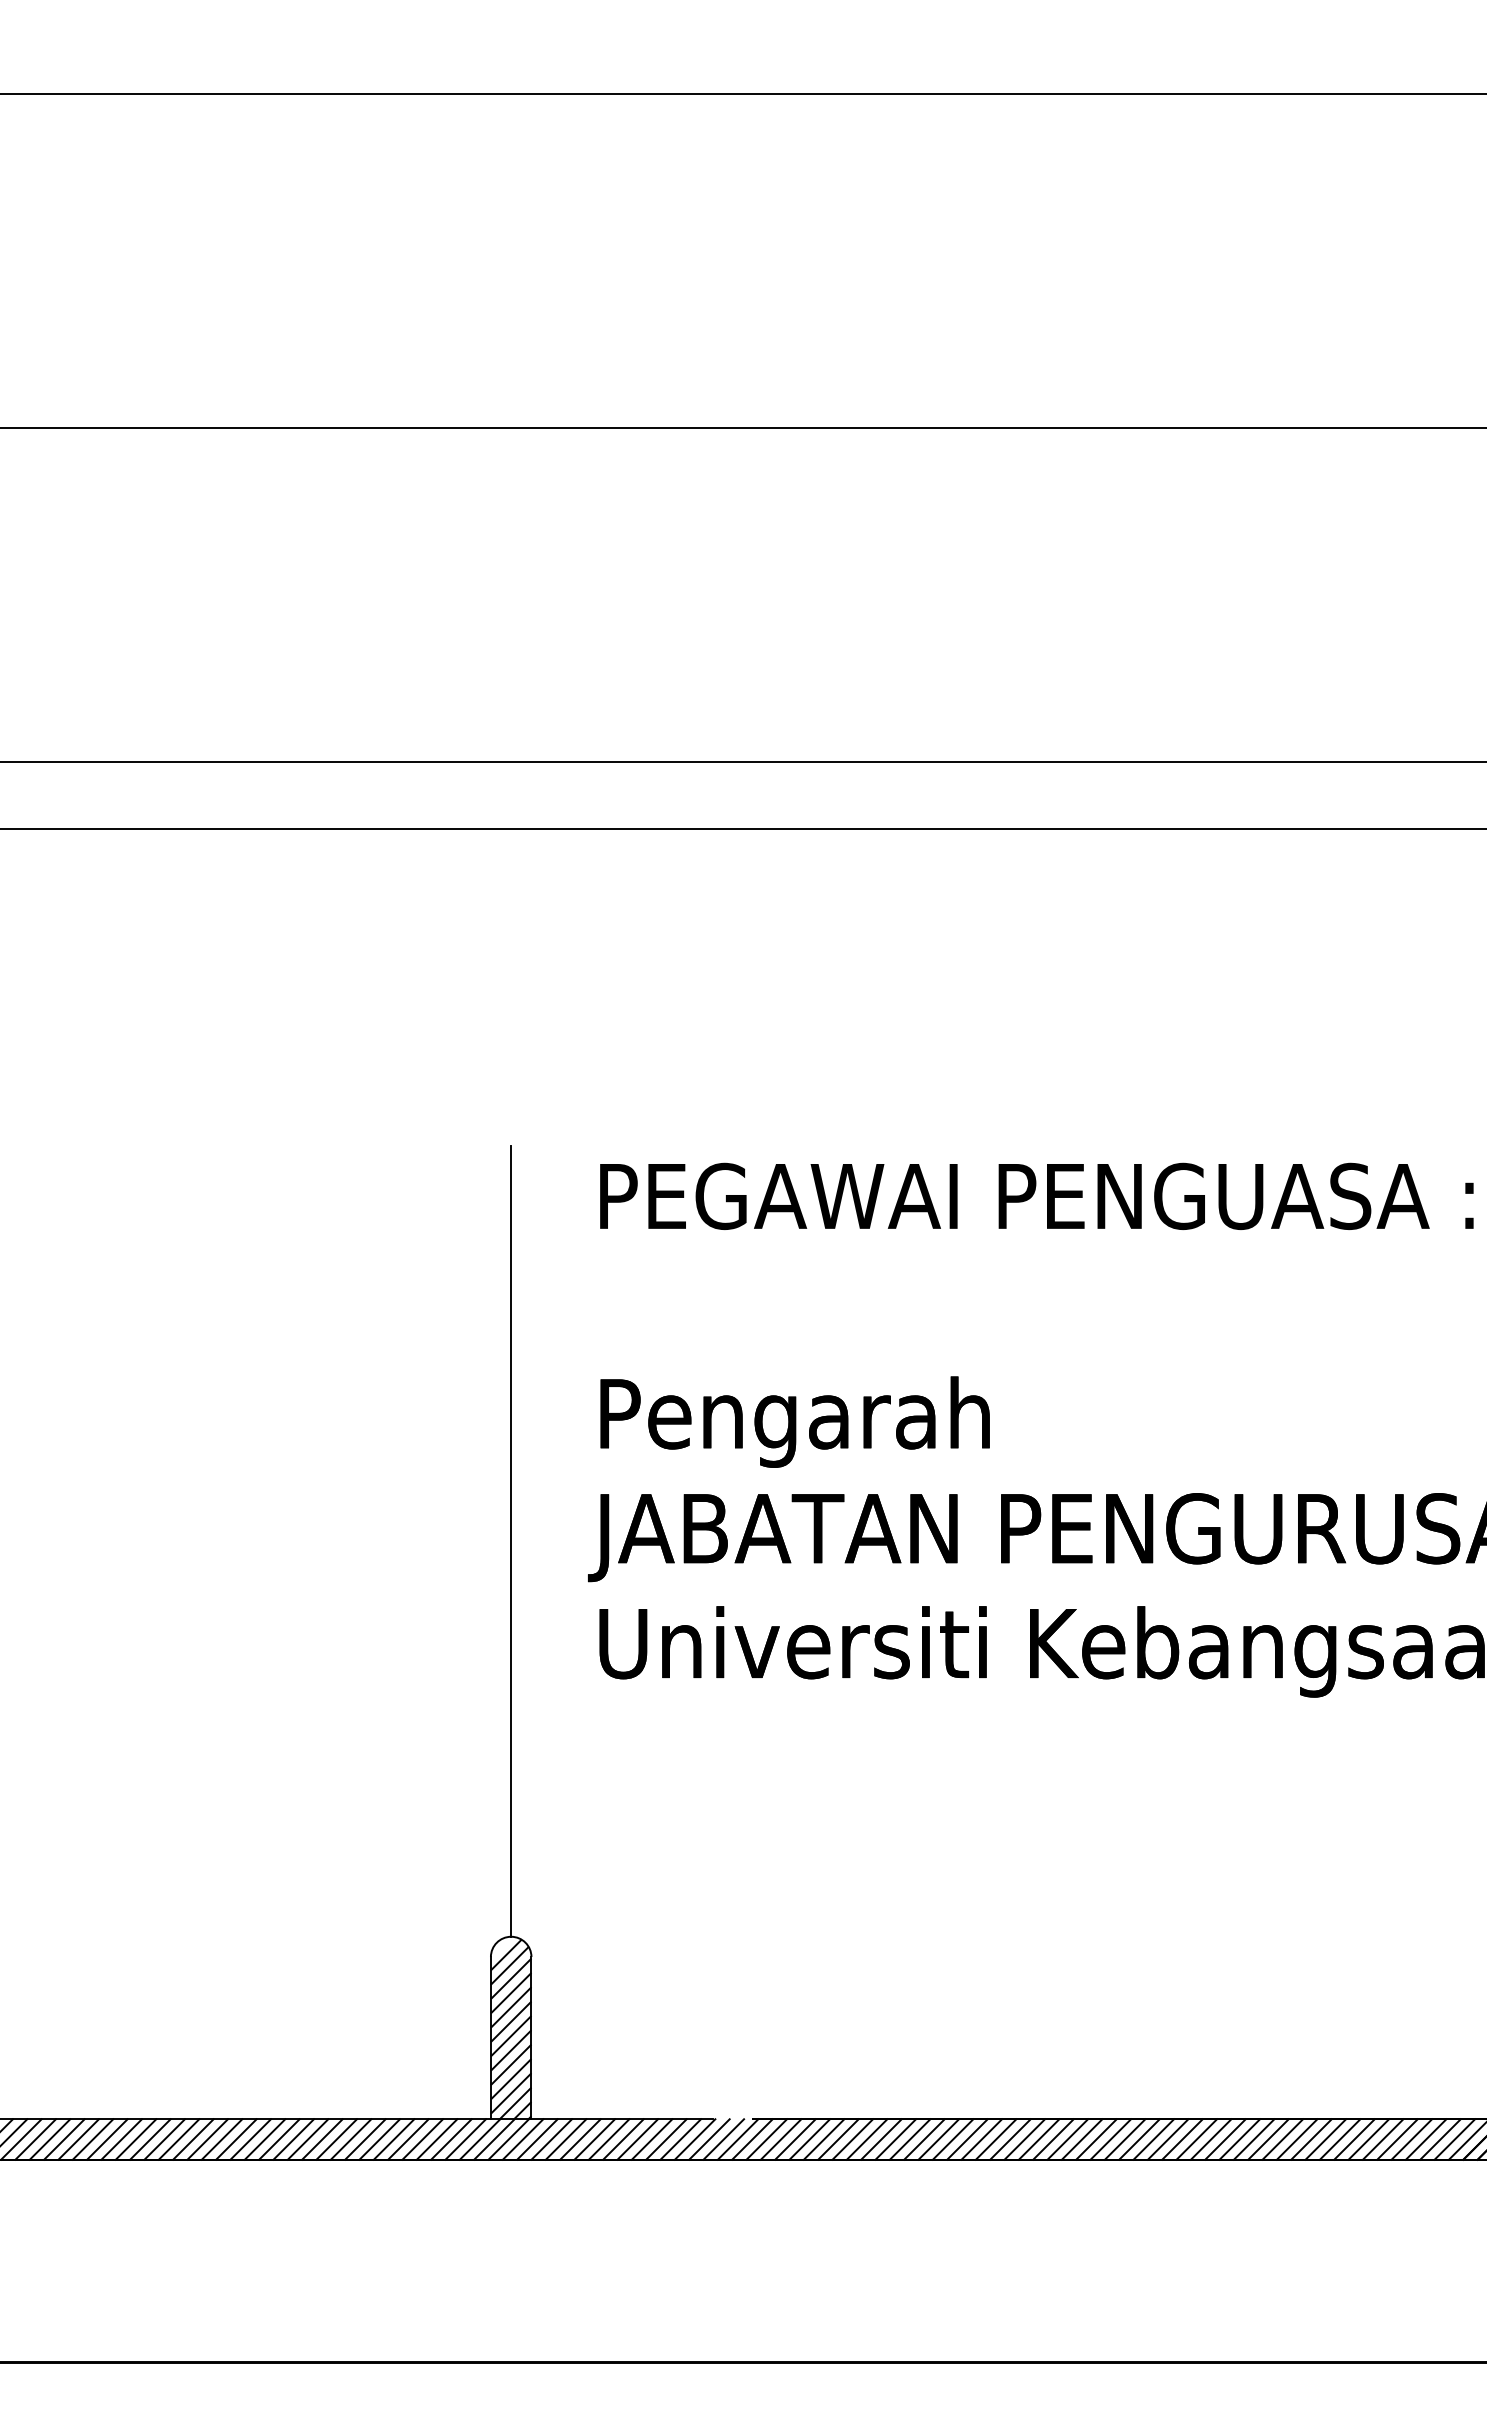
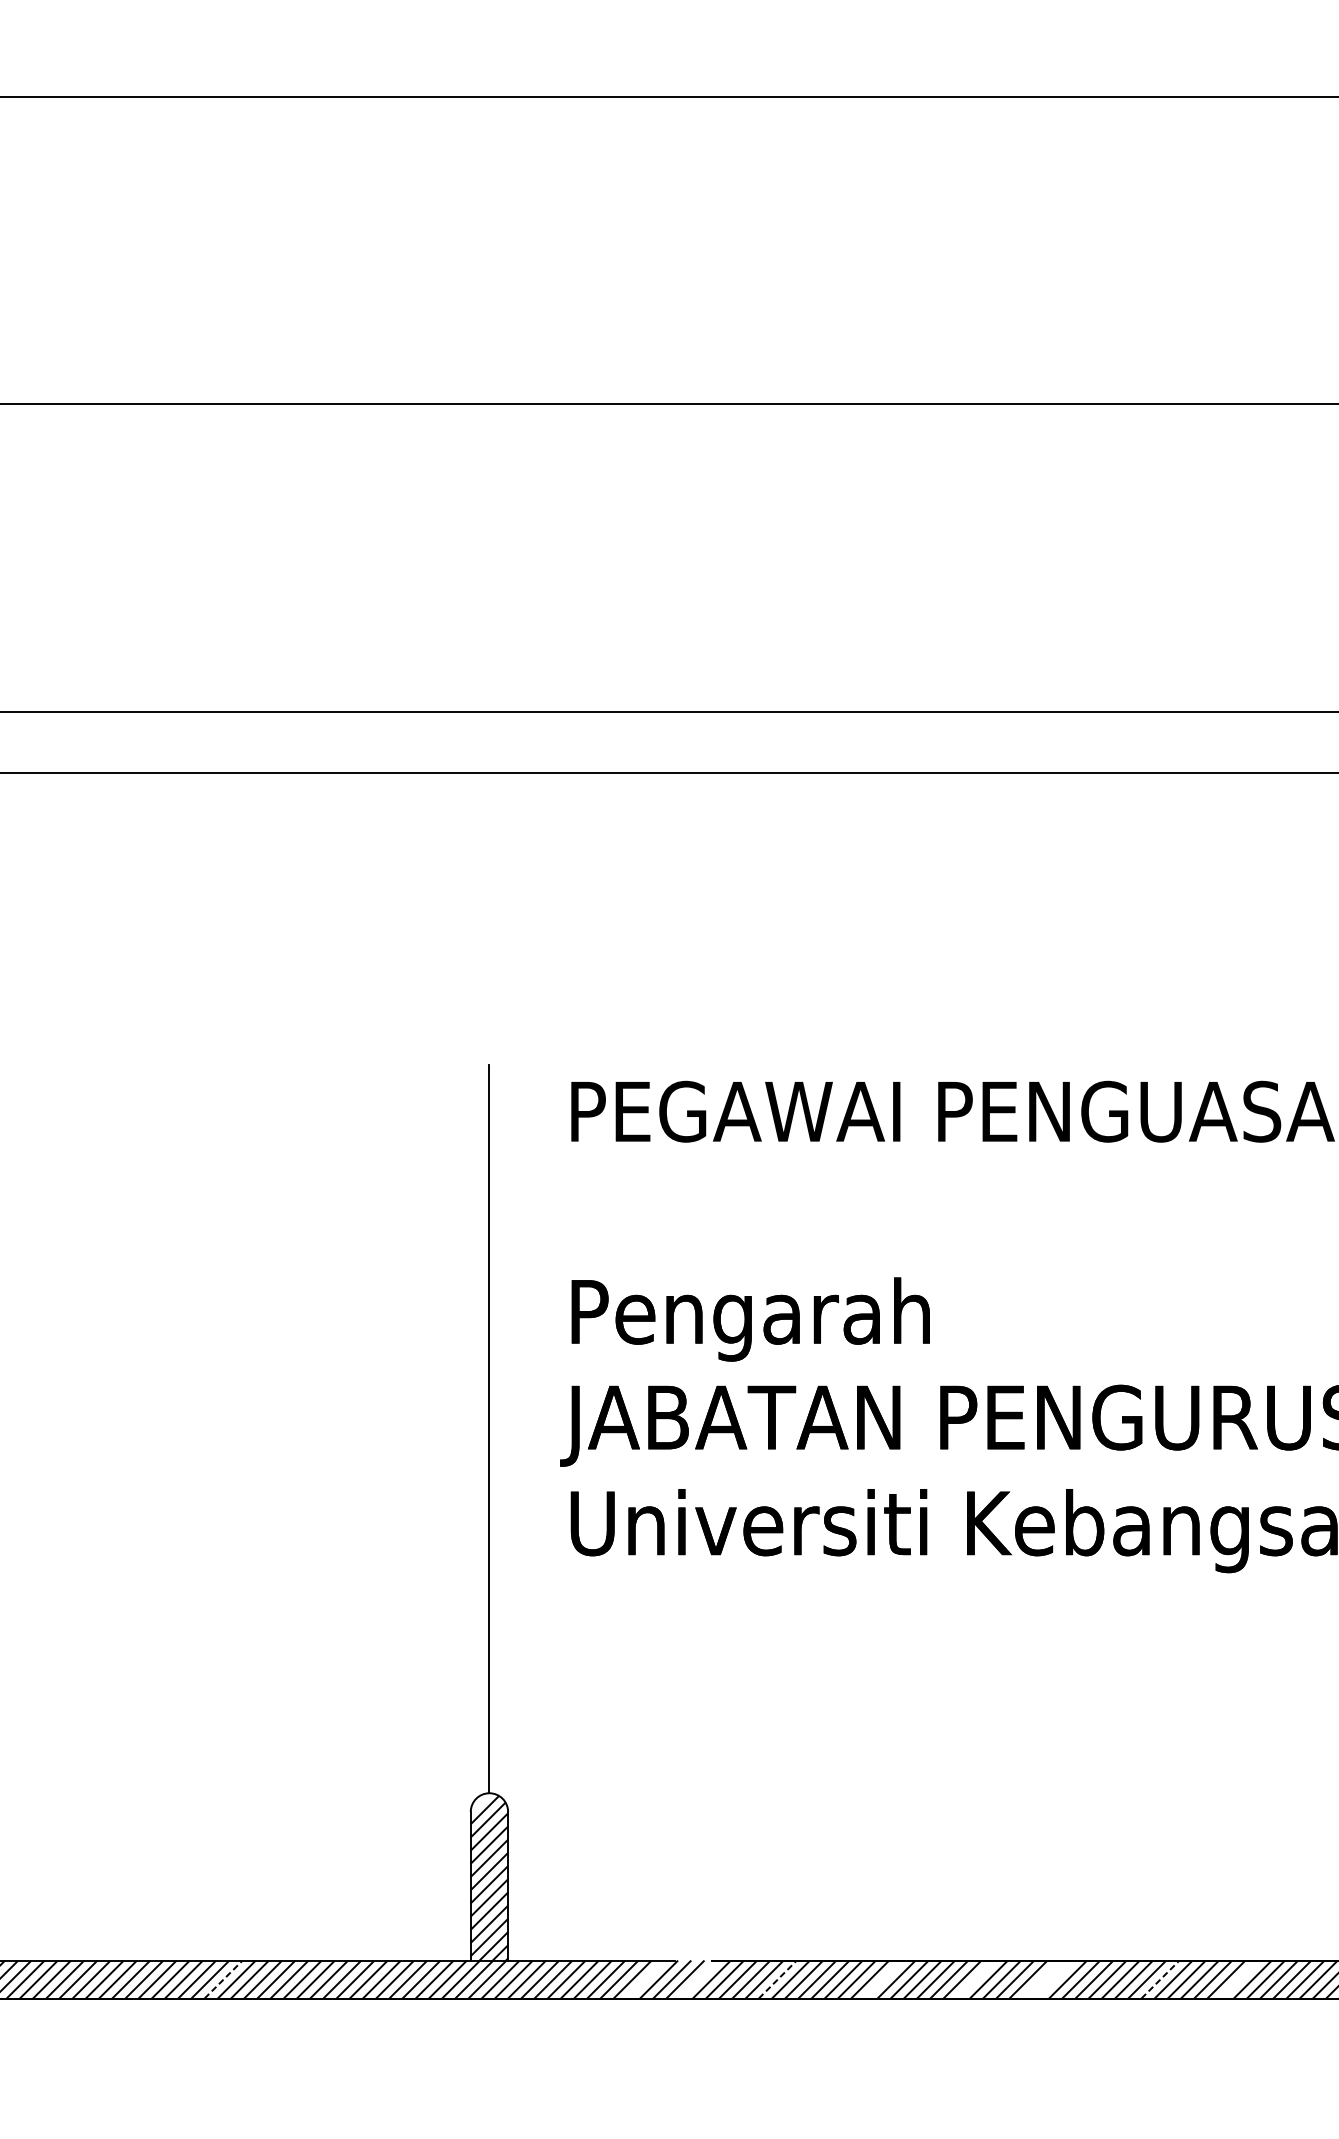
line: (222, 2139) -> (223, 1979), solid -> dashed
line: (680, 2139) -> (645, 1979), removed
line: (737, 2139) -> (697, 1979), removed
line: (824, 2139) -> (777, 1979), solid -> dashed
line: (938, 2139) -> (882, 1979), removed
line: (1038, 2139) -> (974, 1979), removed
line: (1110, 2139) -> (1041, 1979), removed
line: (1124, 2139) -> (1054, 1979), removed
line: (1239, 2139) -> (1159, 1979), solid -> dashed
line: (1325, 2139) -> (1239, 1979), removed

